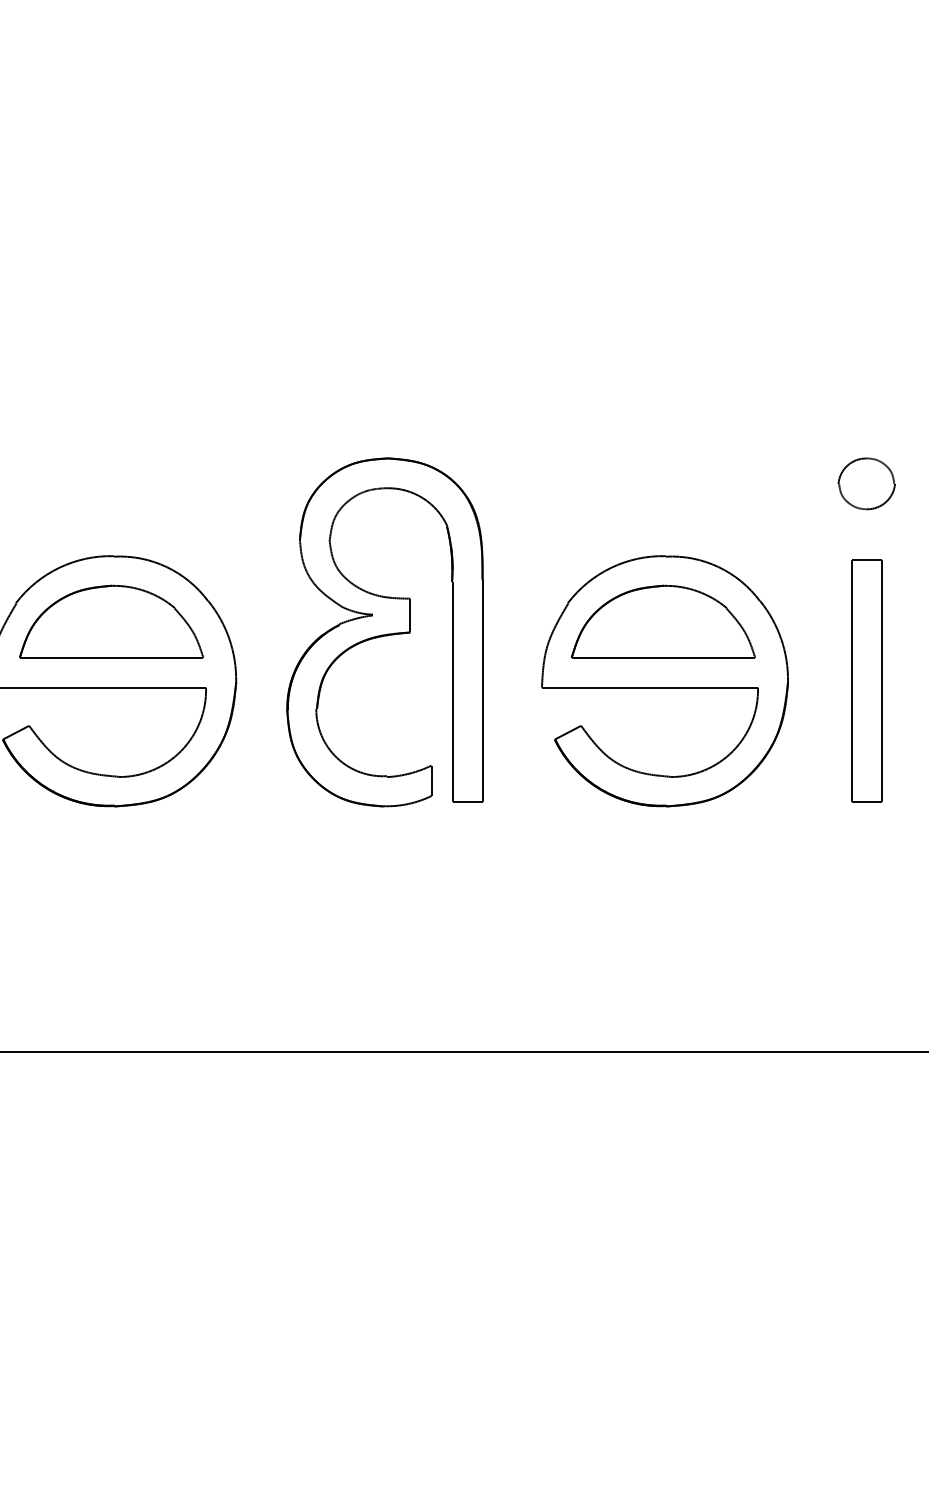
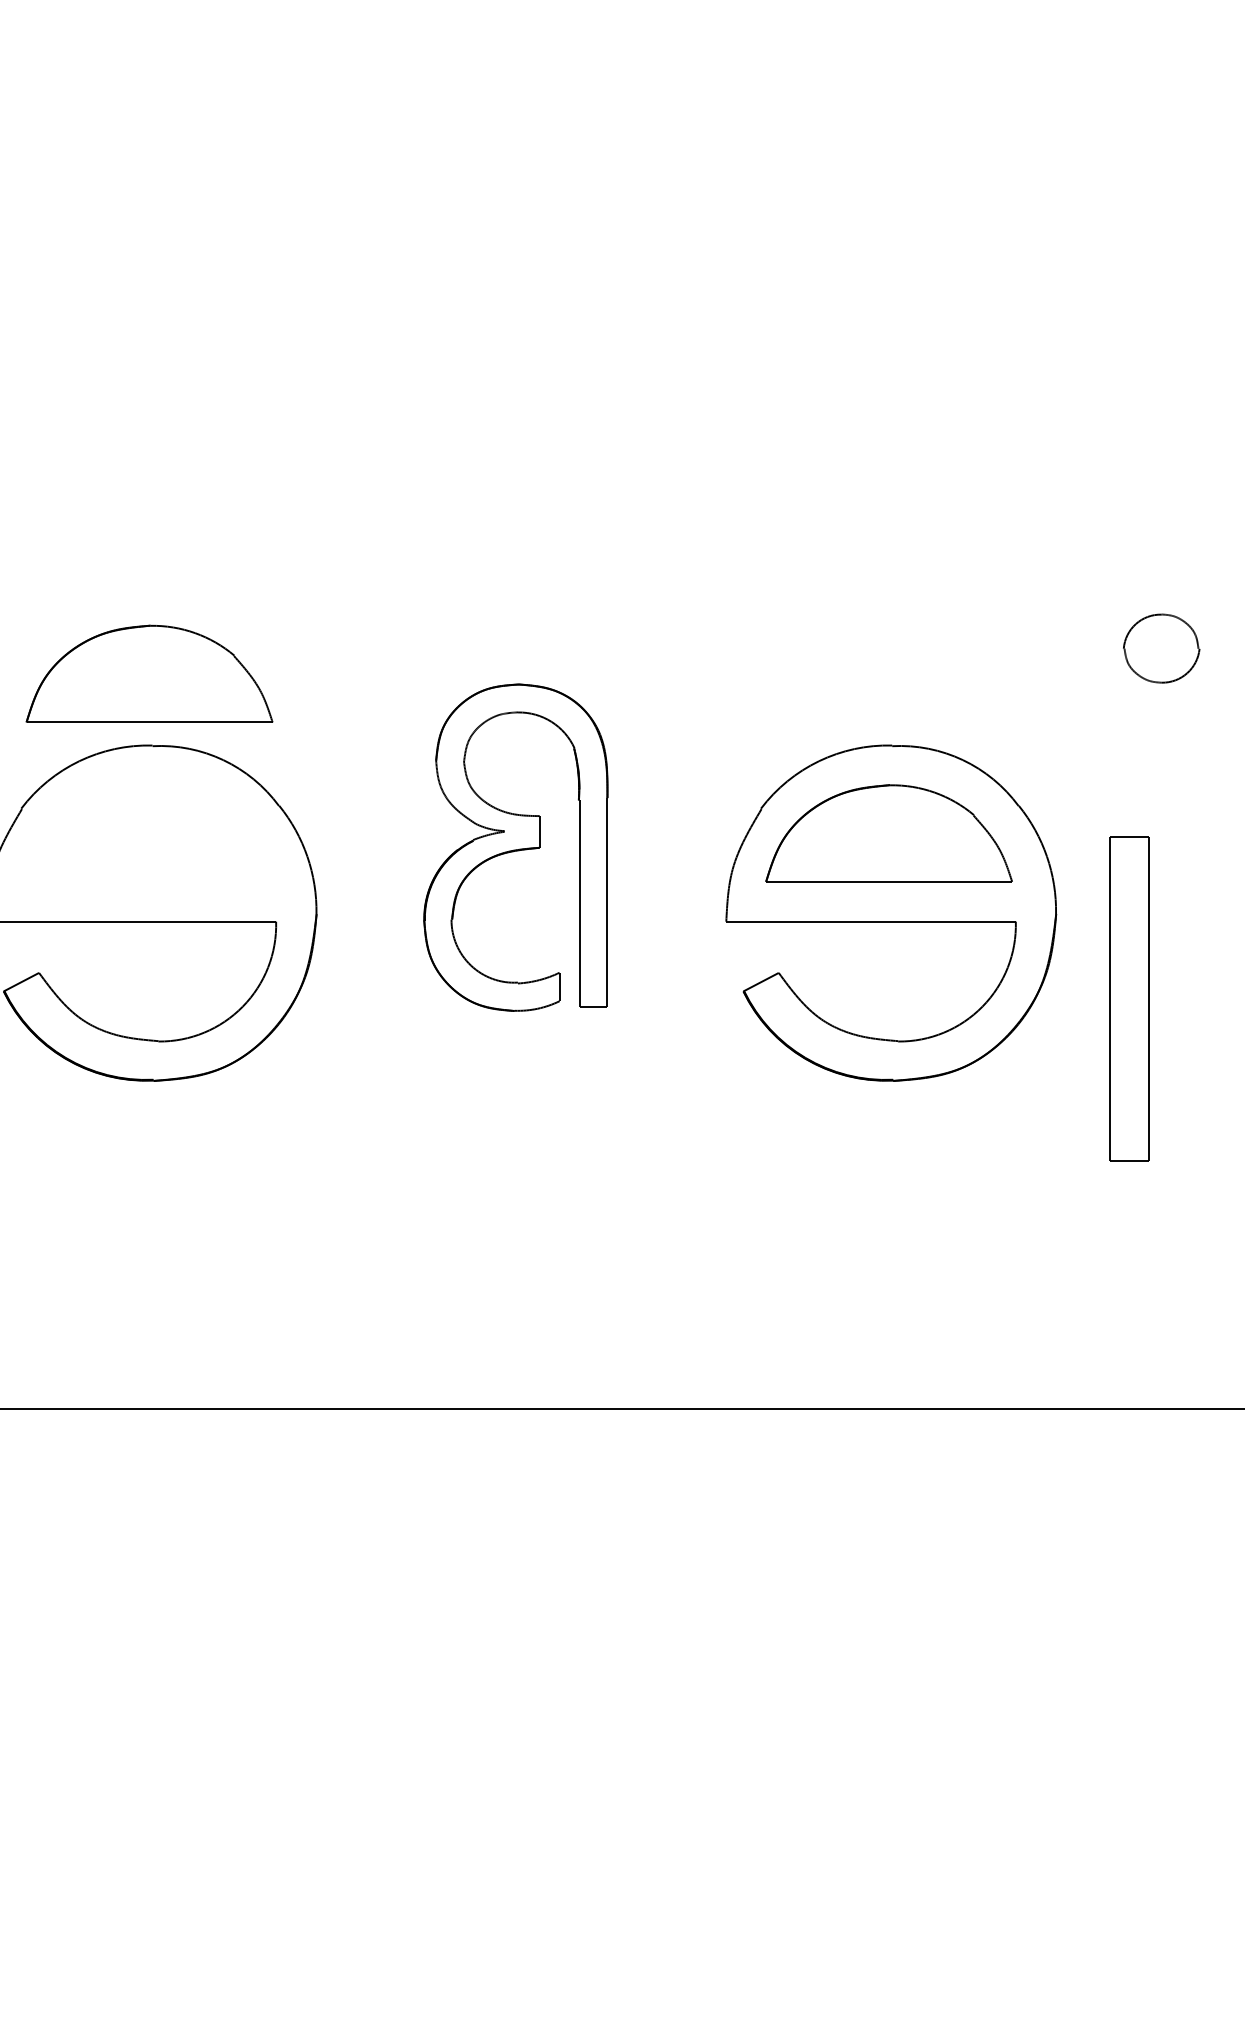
part: (111, 621) -> (149, 673), moved
part: (384, 632) -> (515, 847), size x0.7
part: (866, 680) -> (1129, 997), moved

